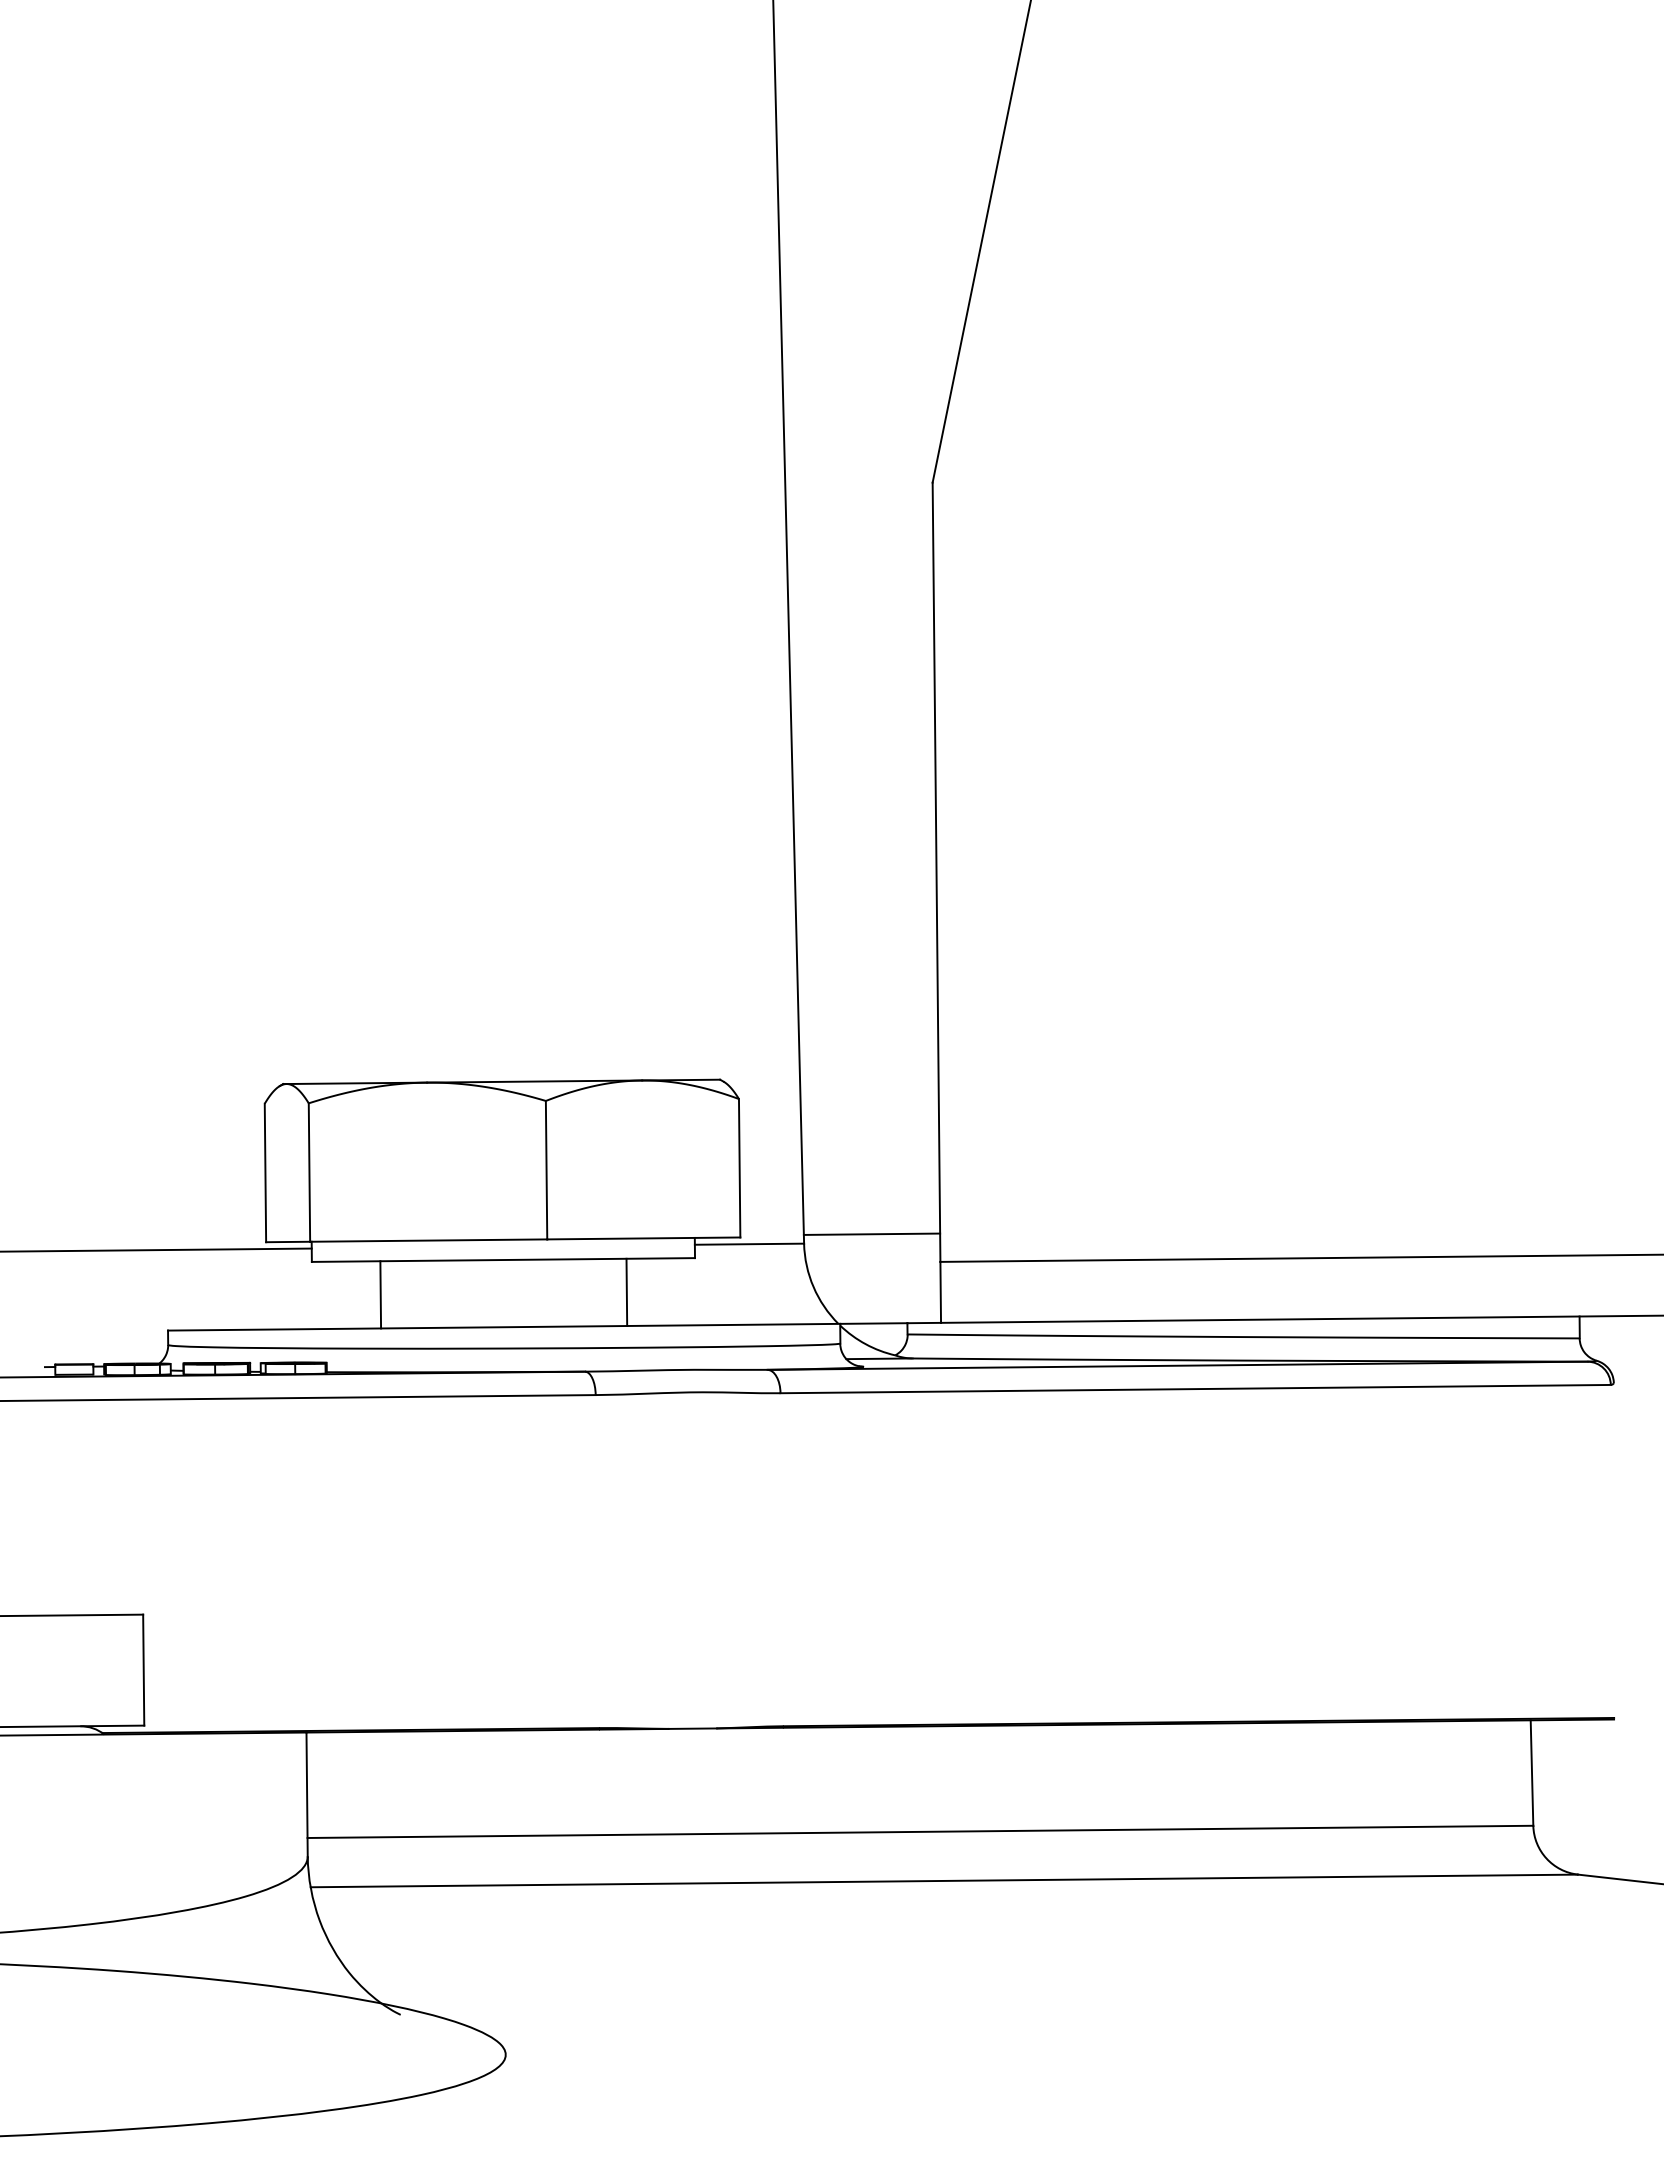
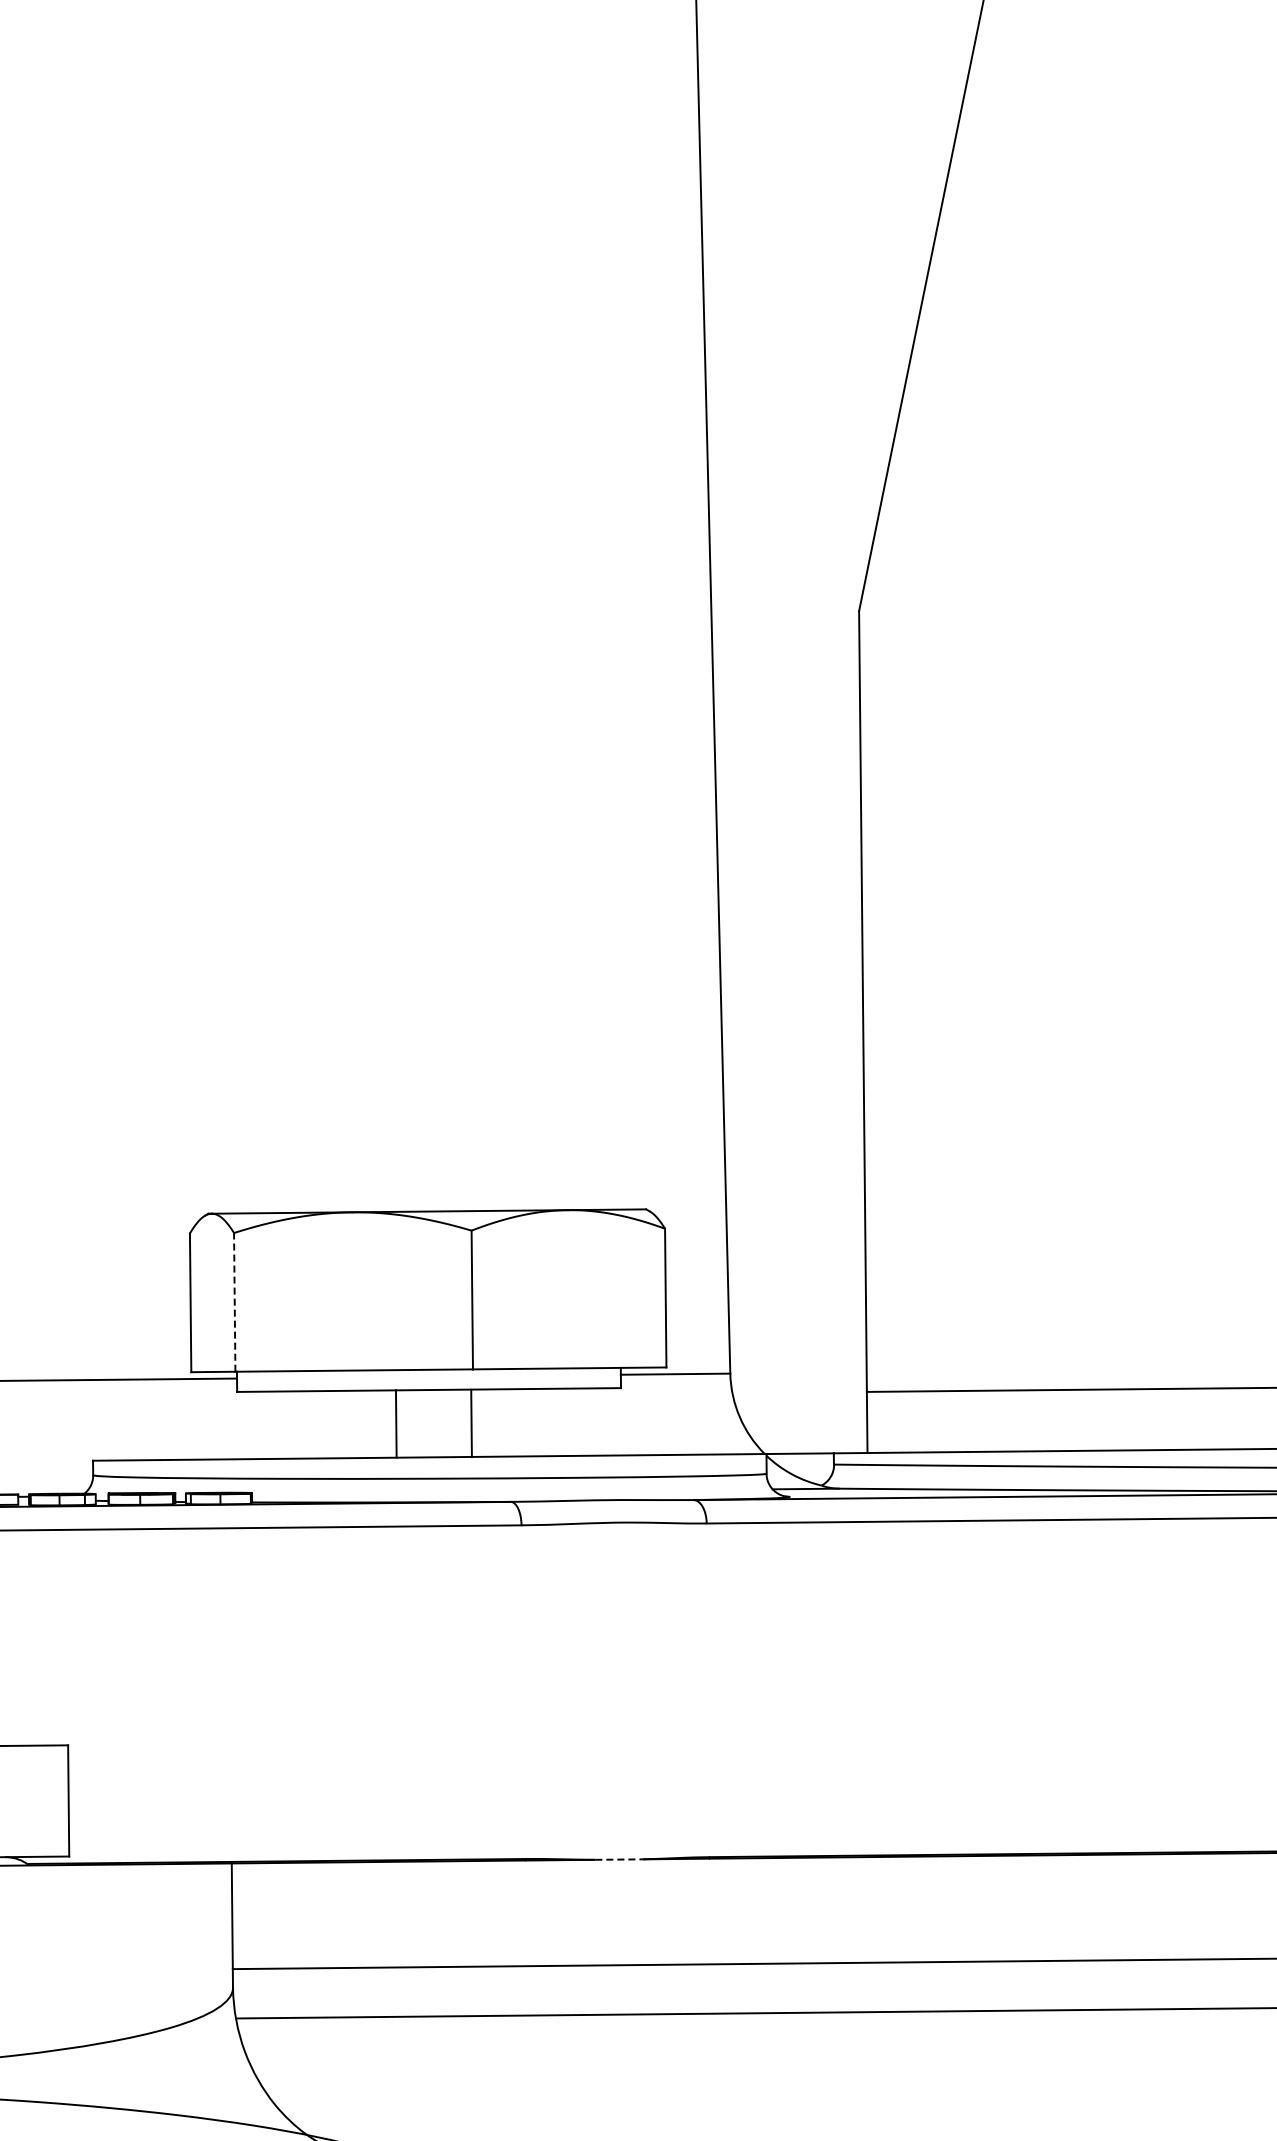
line: (309, 1172) -> (234, 1302), solid -> dashed
line: (871, 1233) -> (797, 1363), removed
line: (626, 1292) -> (471, 1423), moved
line: (380, 1294) -> (396, 1423), moved
line: (692, 1728) -> (618, 1859), solid -> dashed

